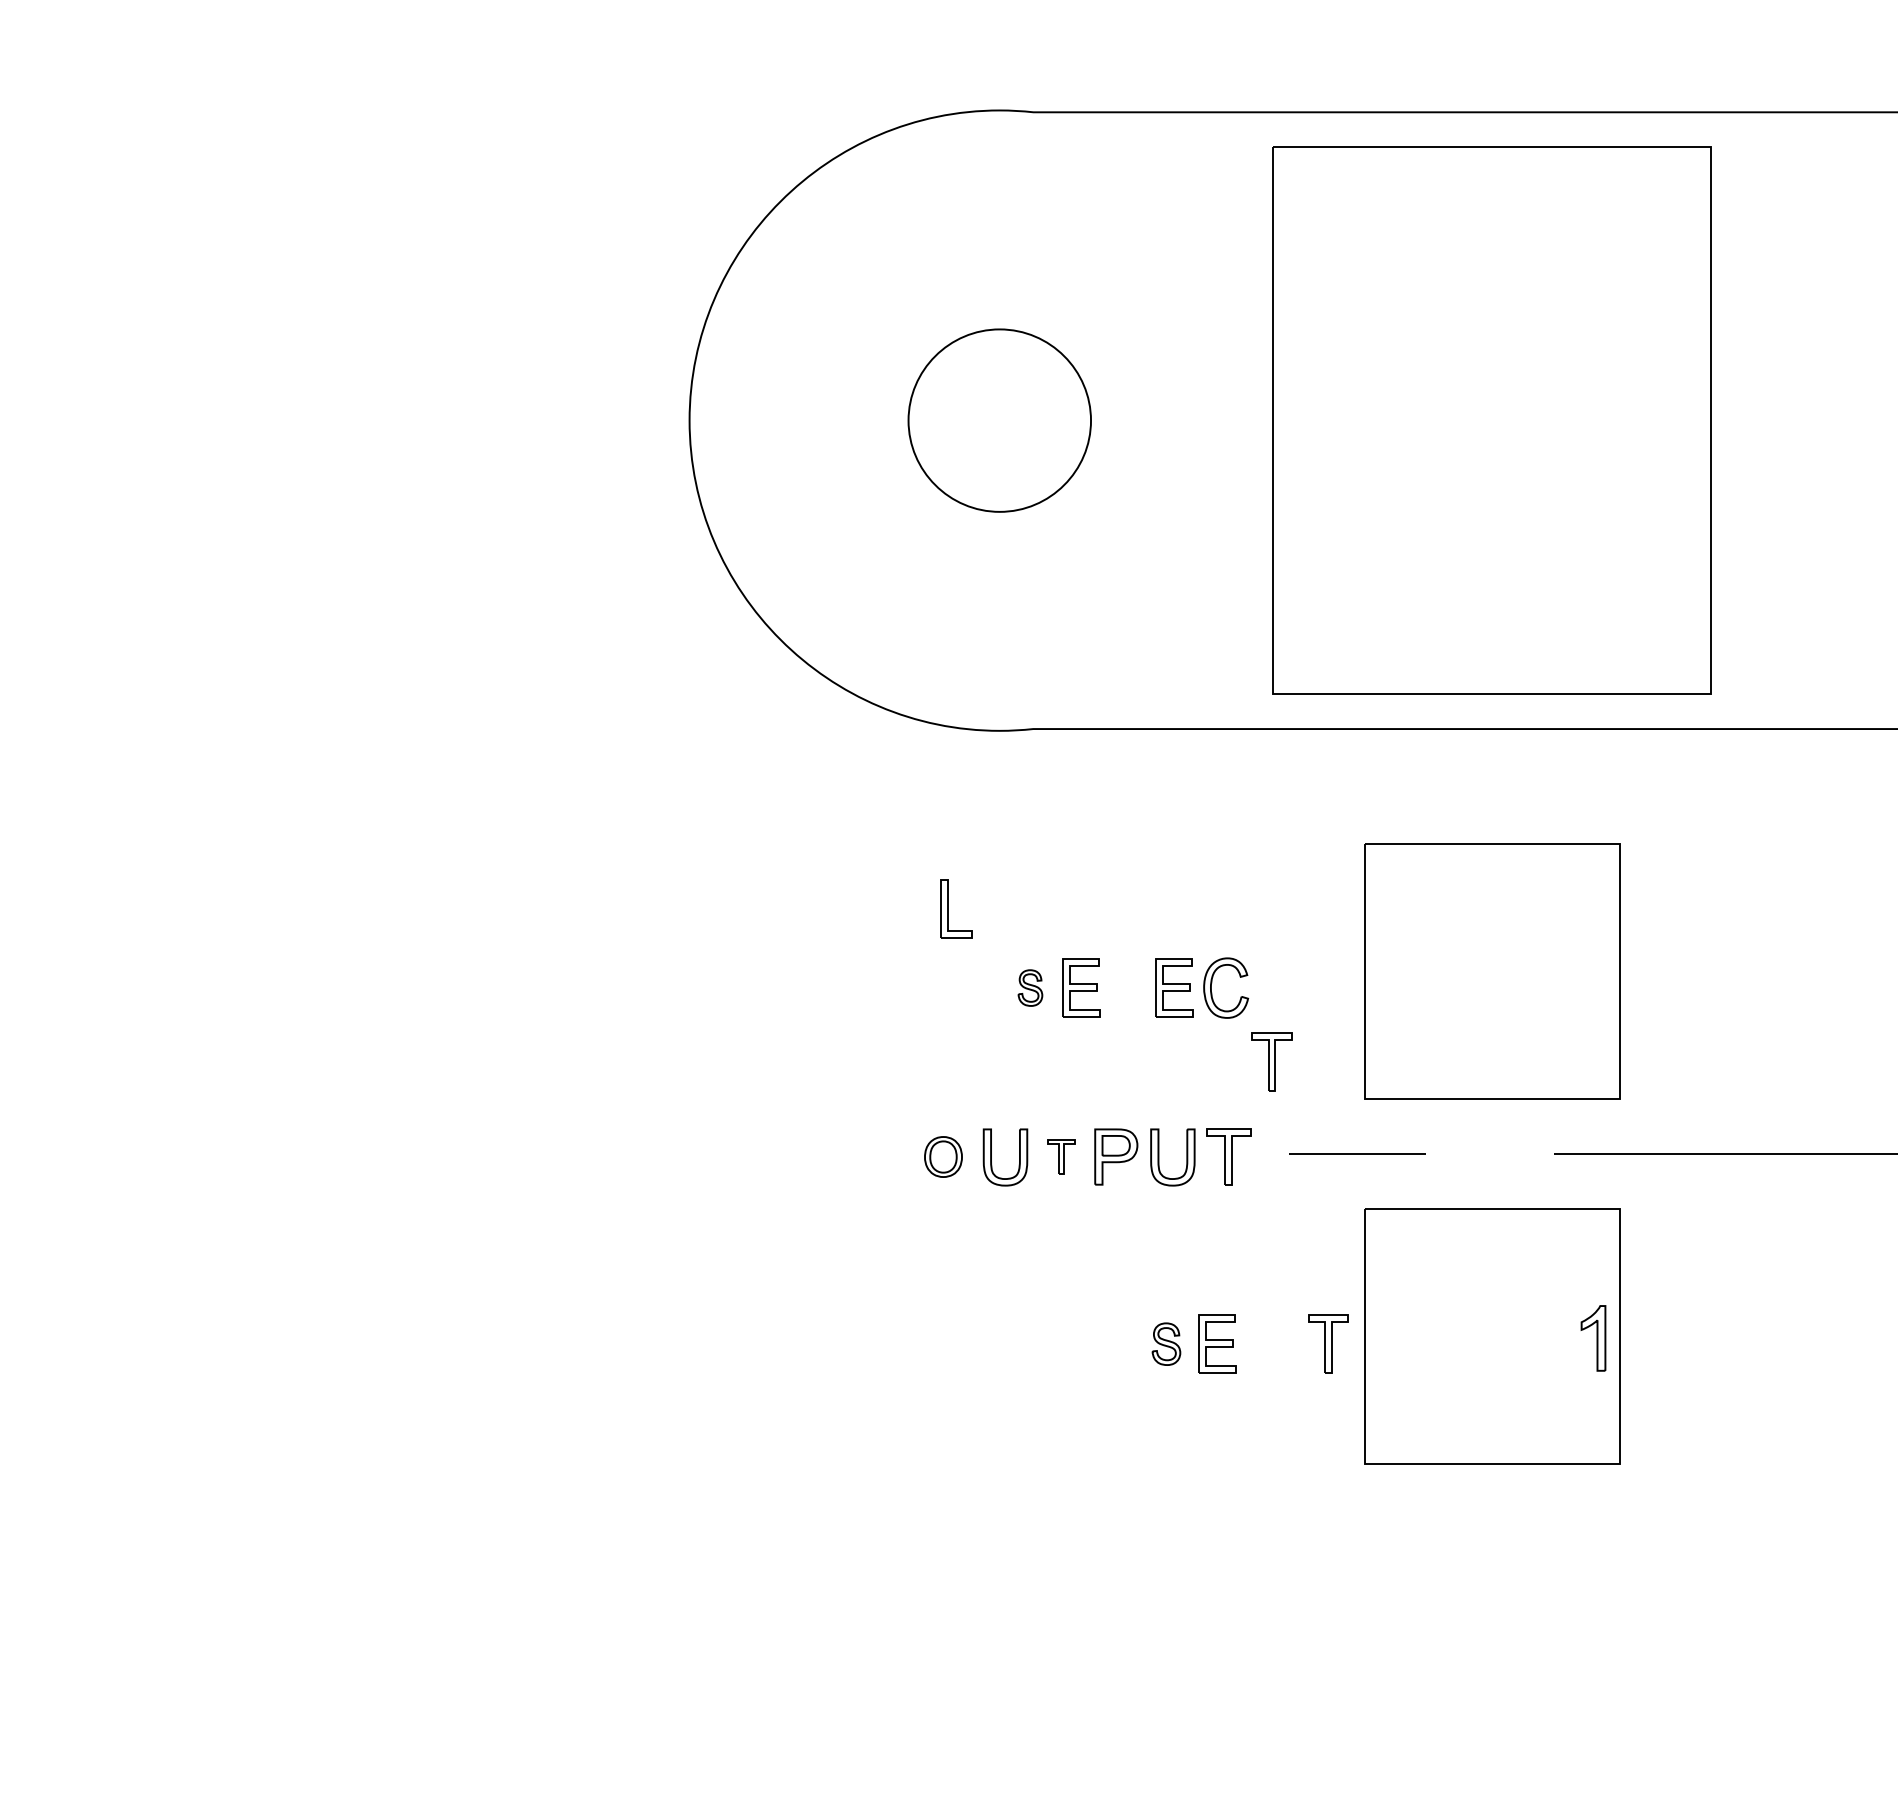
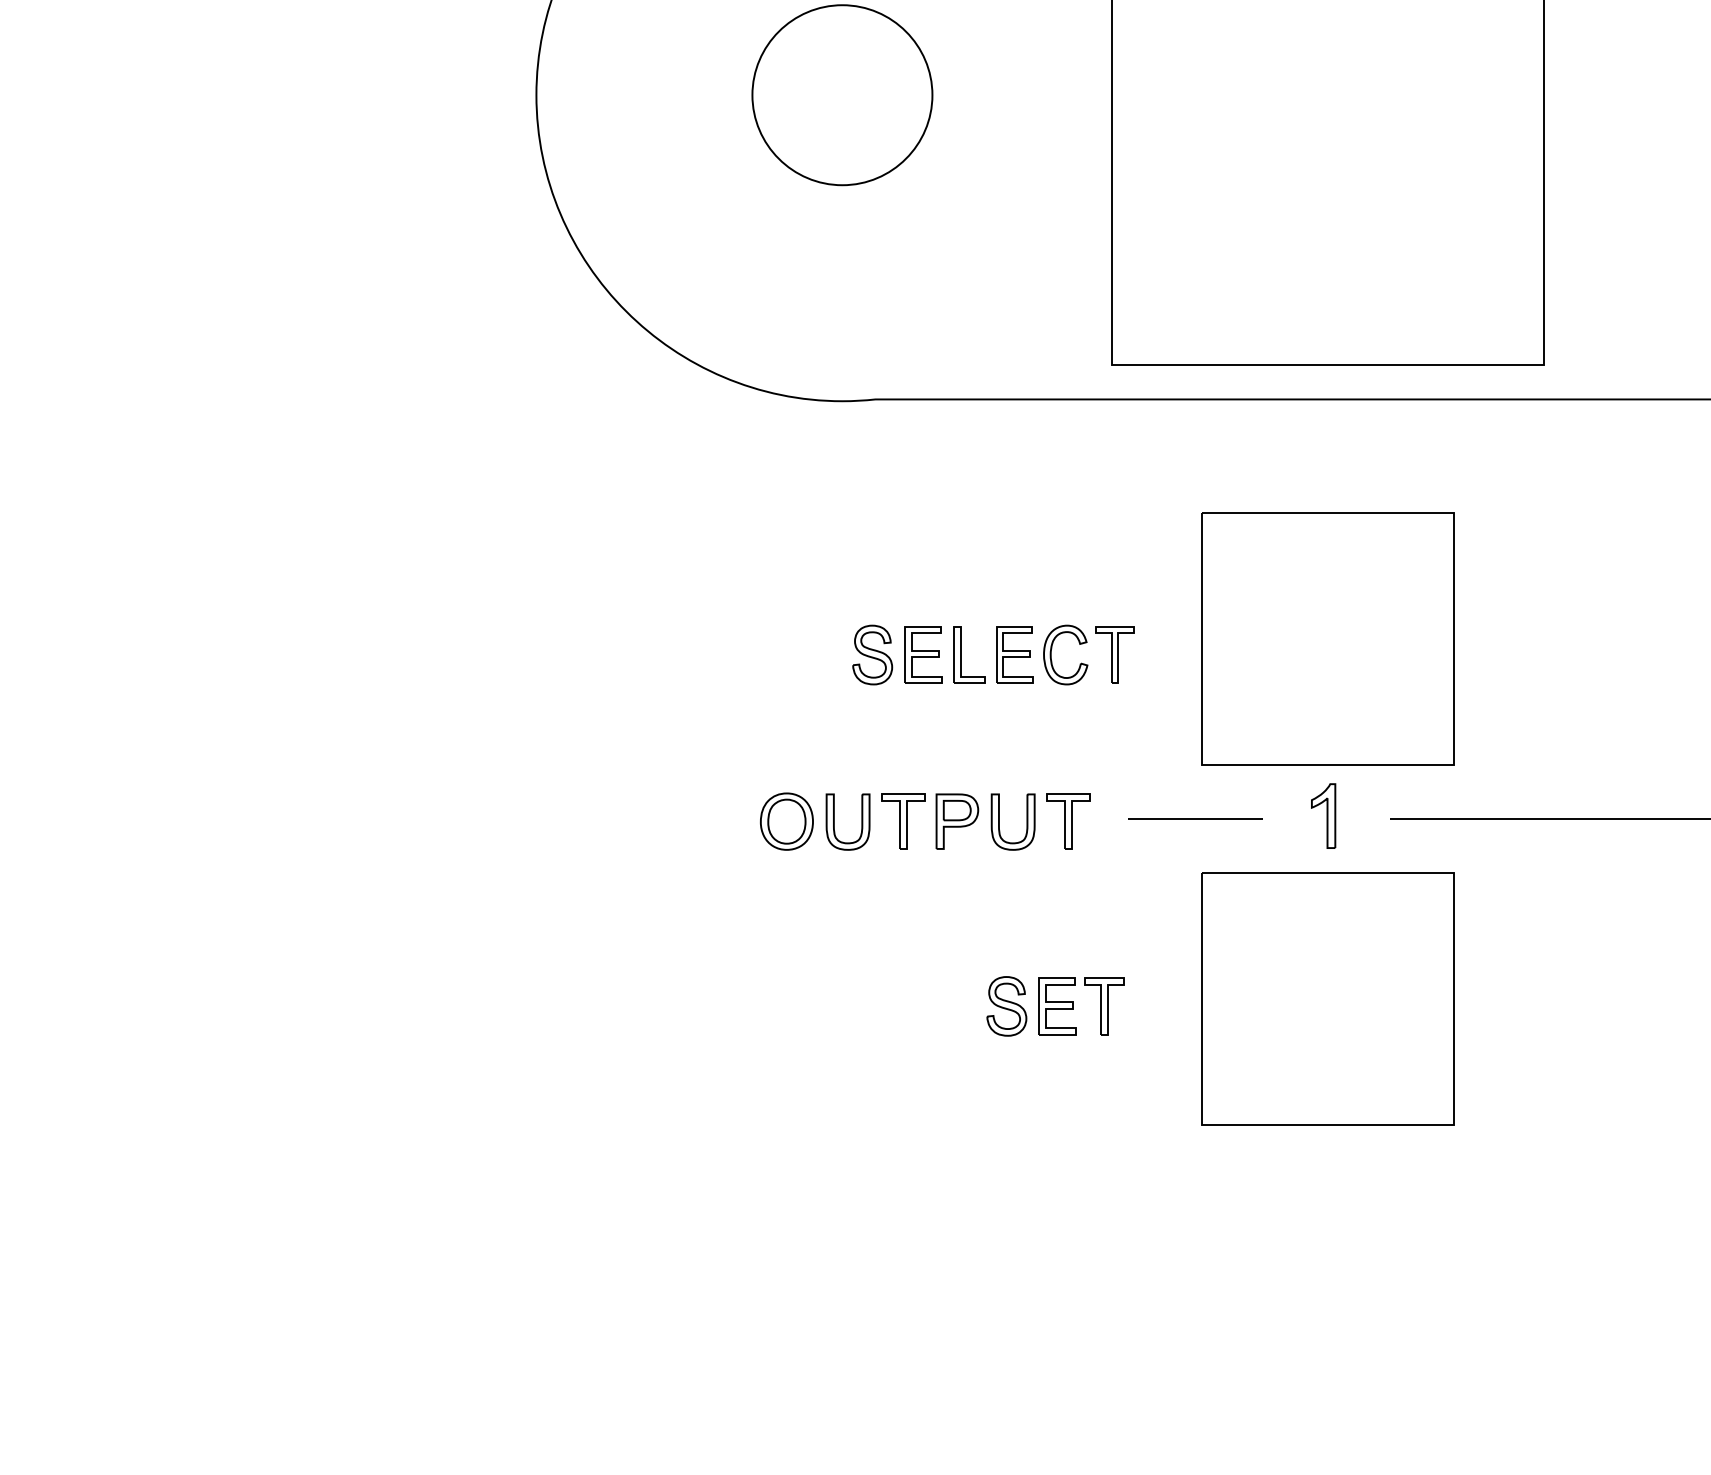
part: (948, 908) -> (961, 654), moved
part: (1030, 987) -> (872, 654), size x1.67
part: (1271, 1061) -> (1114, 654), moved
part: (943, 1156) -> (786, 821), size x1.43
part: (1061, 1156) -> (903, 821), size x1.67
part: (1593, 1338) -> (1323, 816), moved
part: (1166, 1343) -> (1006, 1005), size x1.43
part: (1328, 1343) -> (1104, 1005), moved

